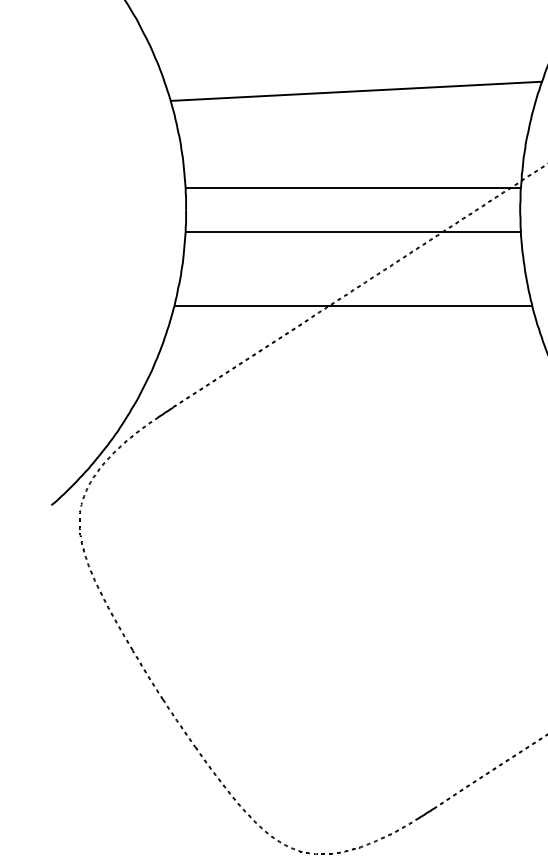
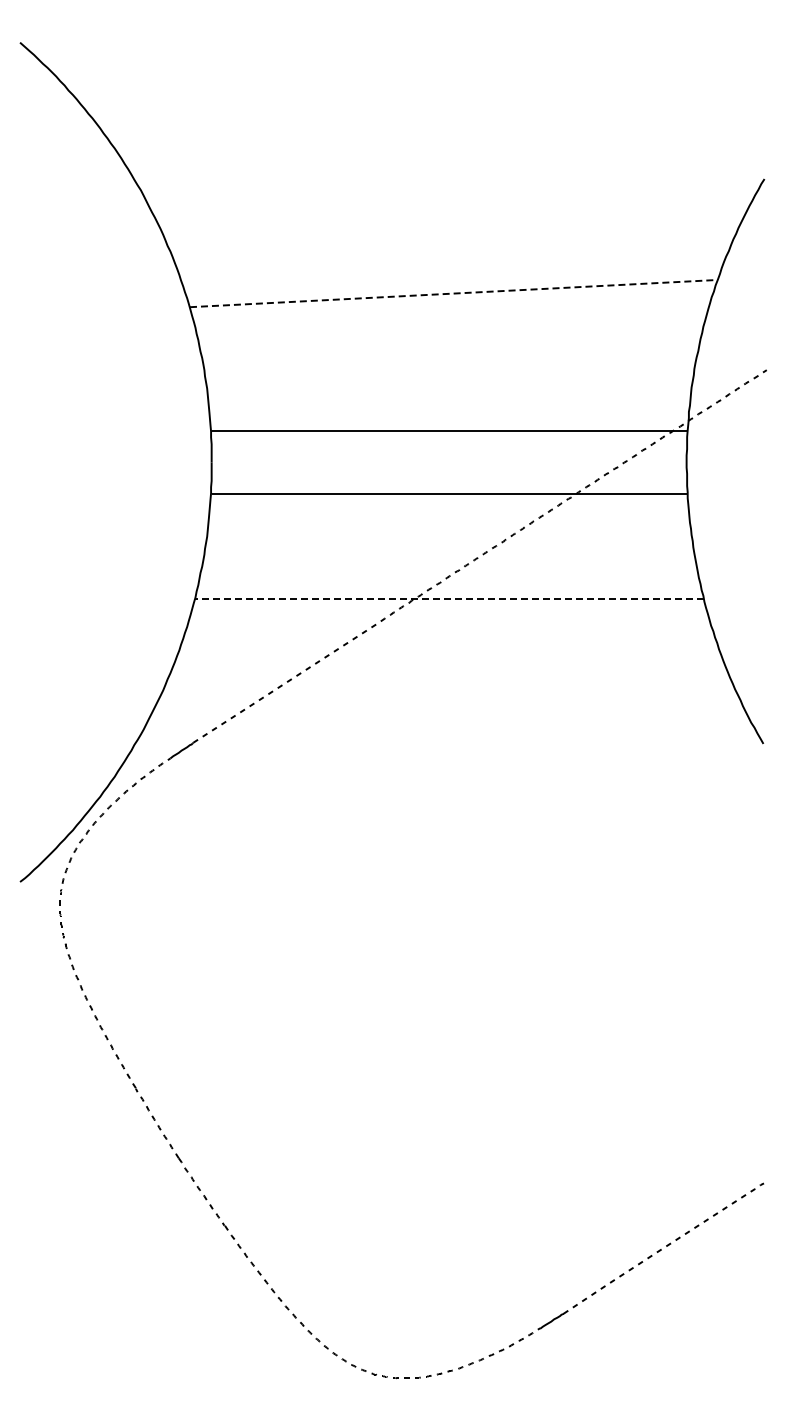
line: (356, 91) -> (454, 293), solid -> dashed
line: (352, 306) -> (448, 599), solid -> dashed

